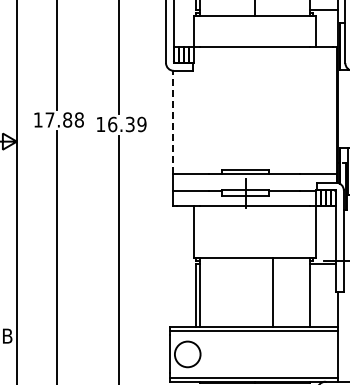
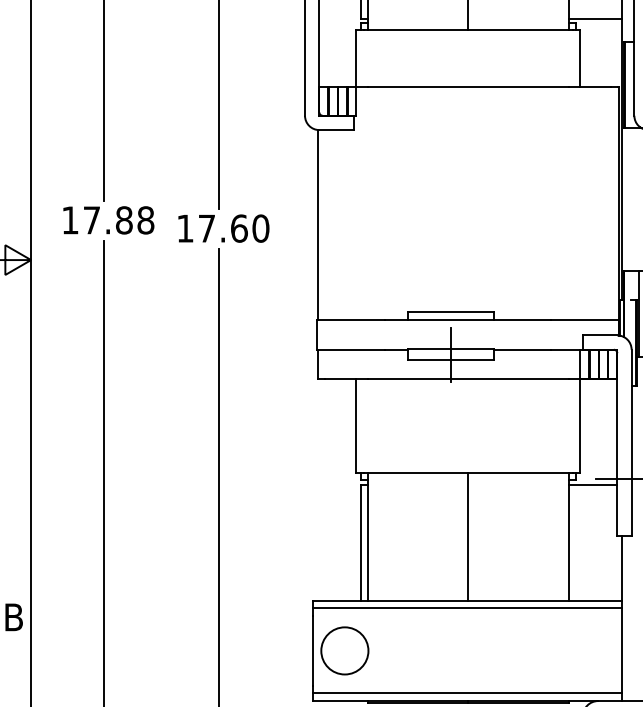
line: (172, 122) -> (316, 224), dashed -> solid
text: (127, 124) -> (234, 228), 16.39 -> 17.60
line: (272, 292) -> (467, 537), moved

